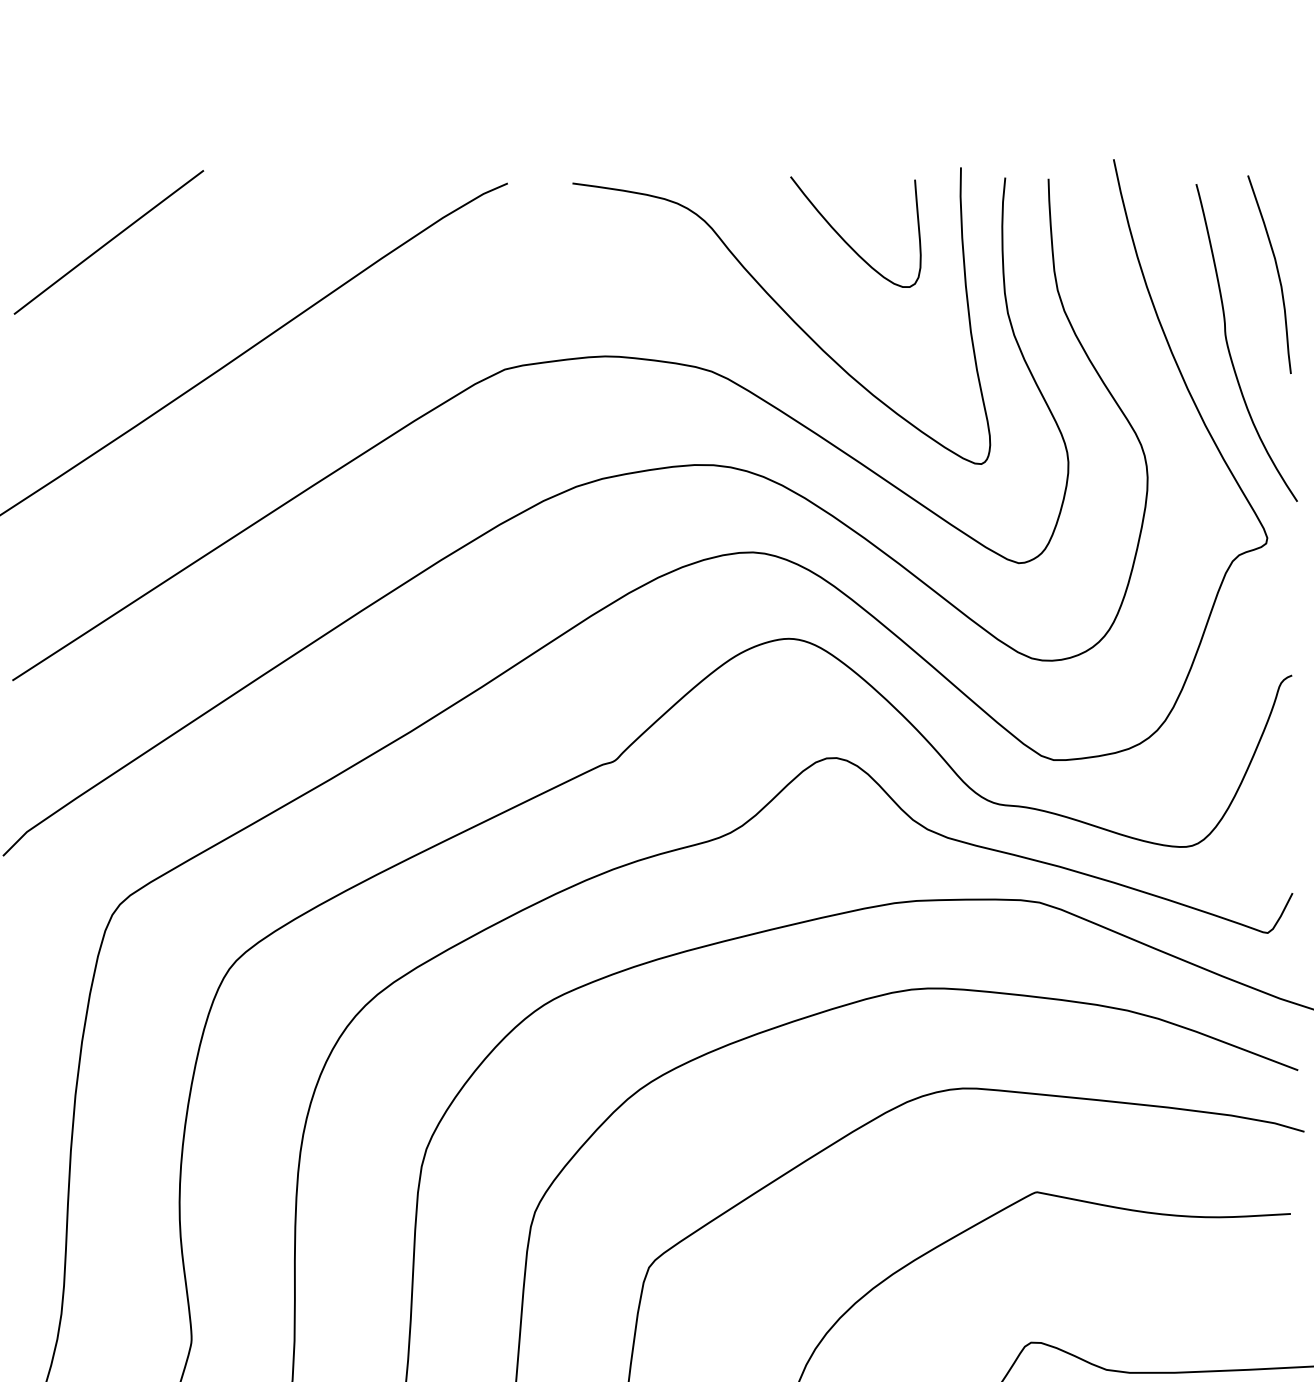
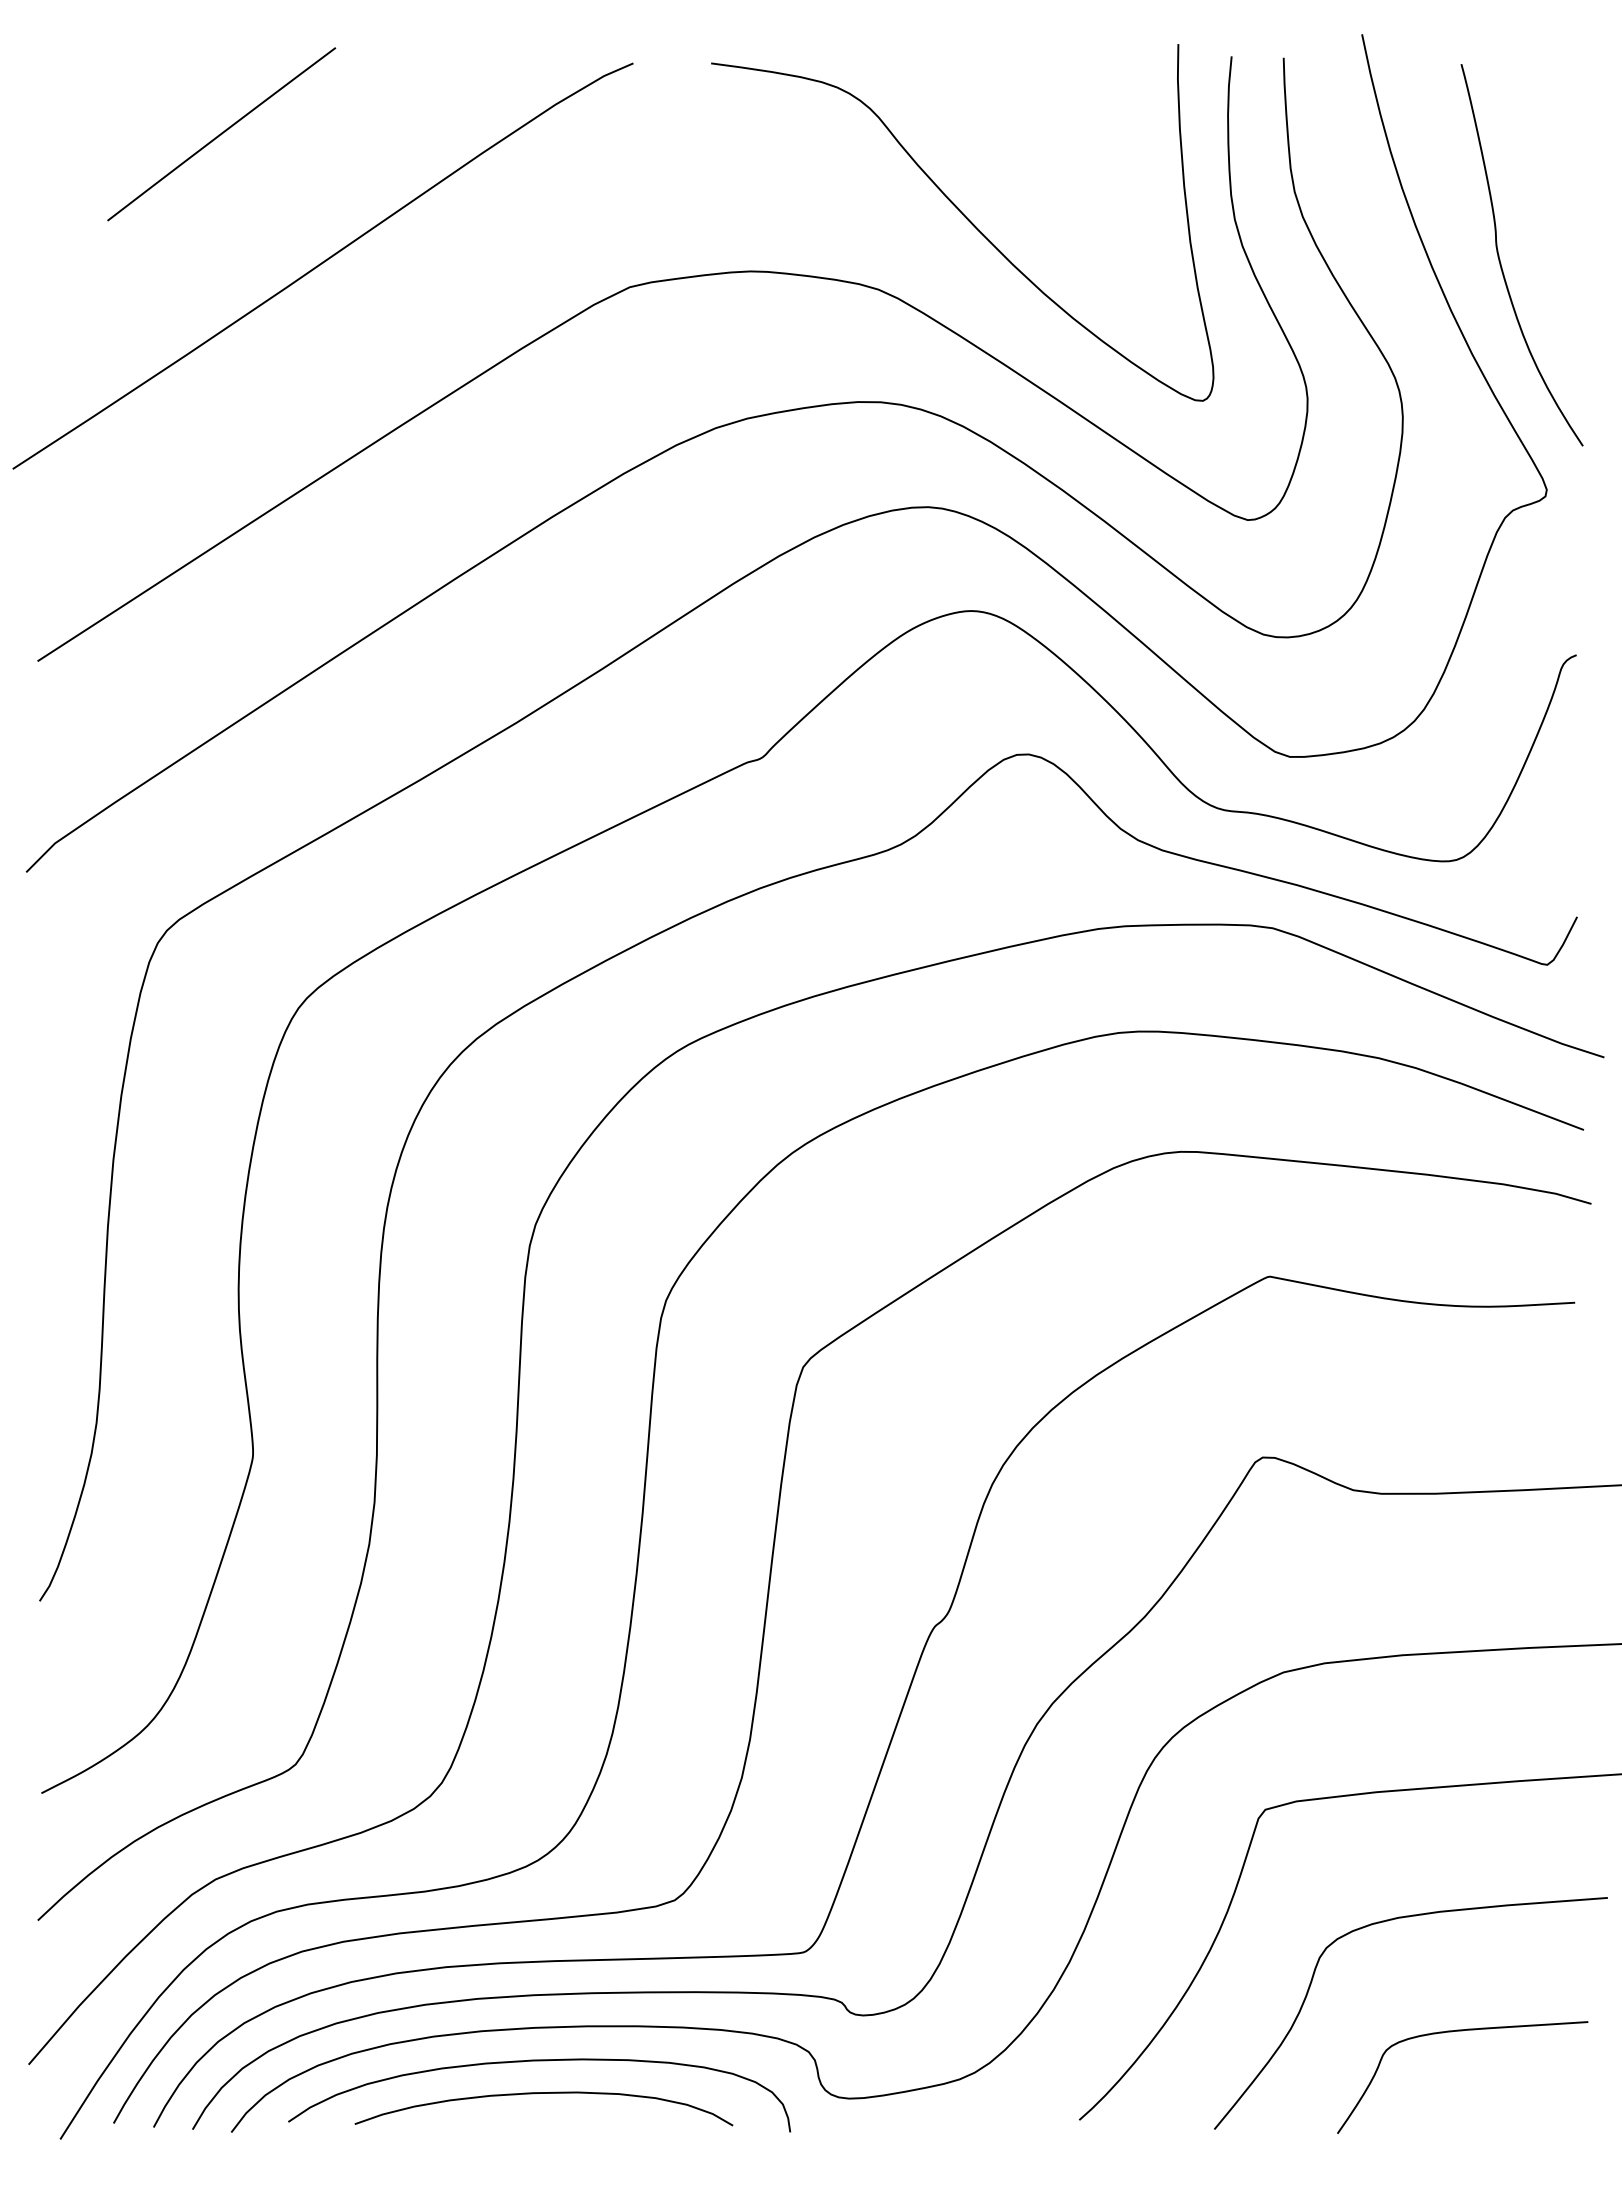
curve: (845, 240) -> (1039, 132), removed
line: (108, 242) -> (221, 134), moved
curve: (1277, 271) -> (1558, 169), removed

